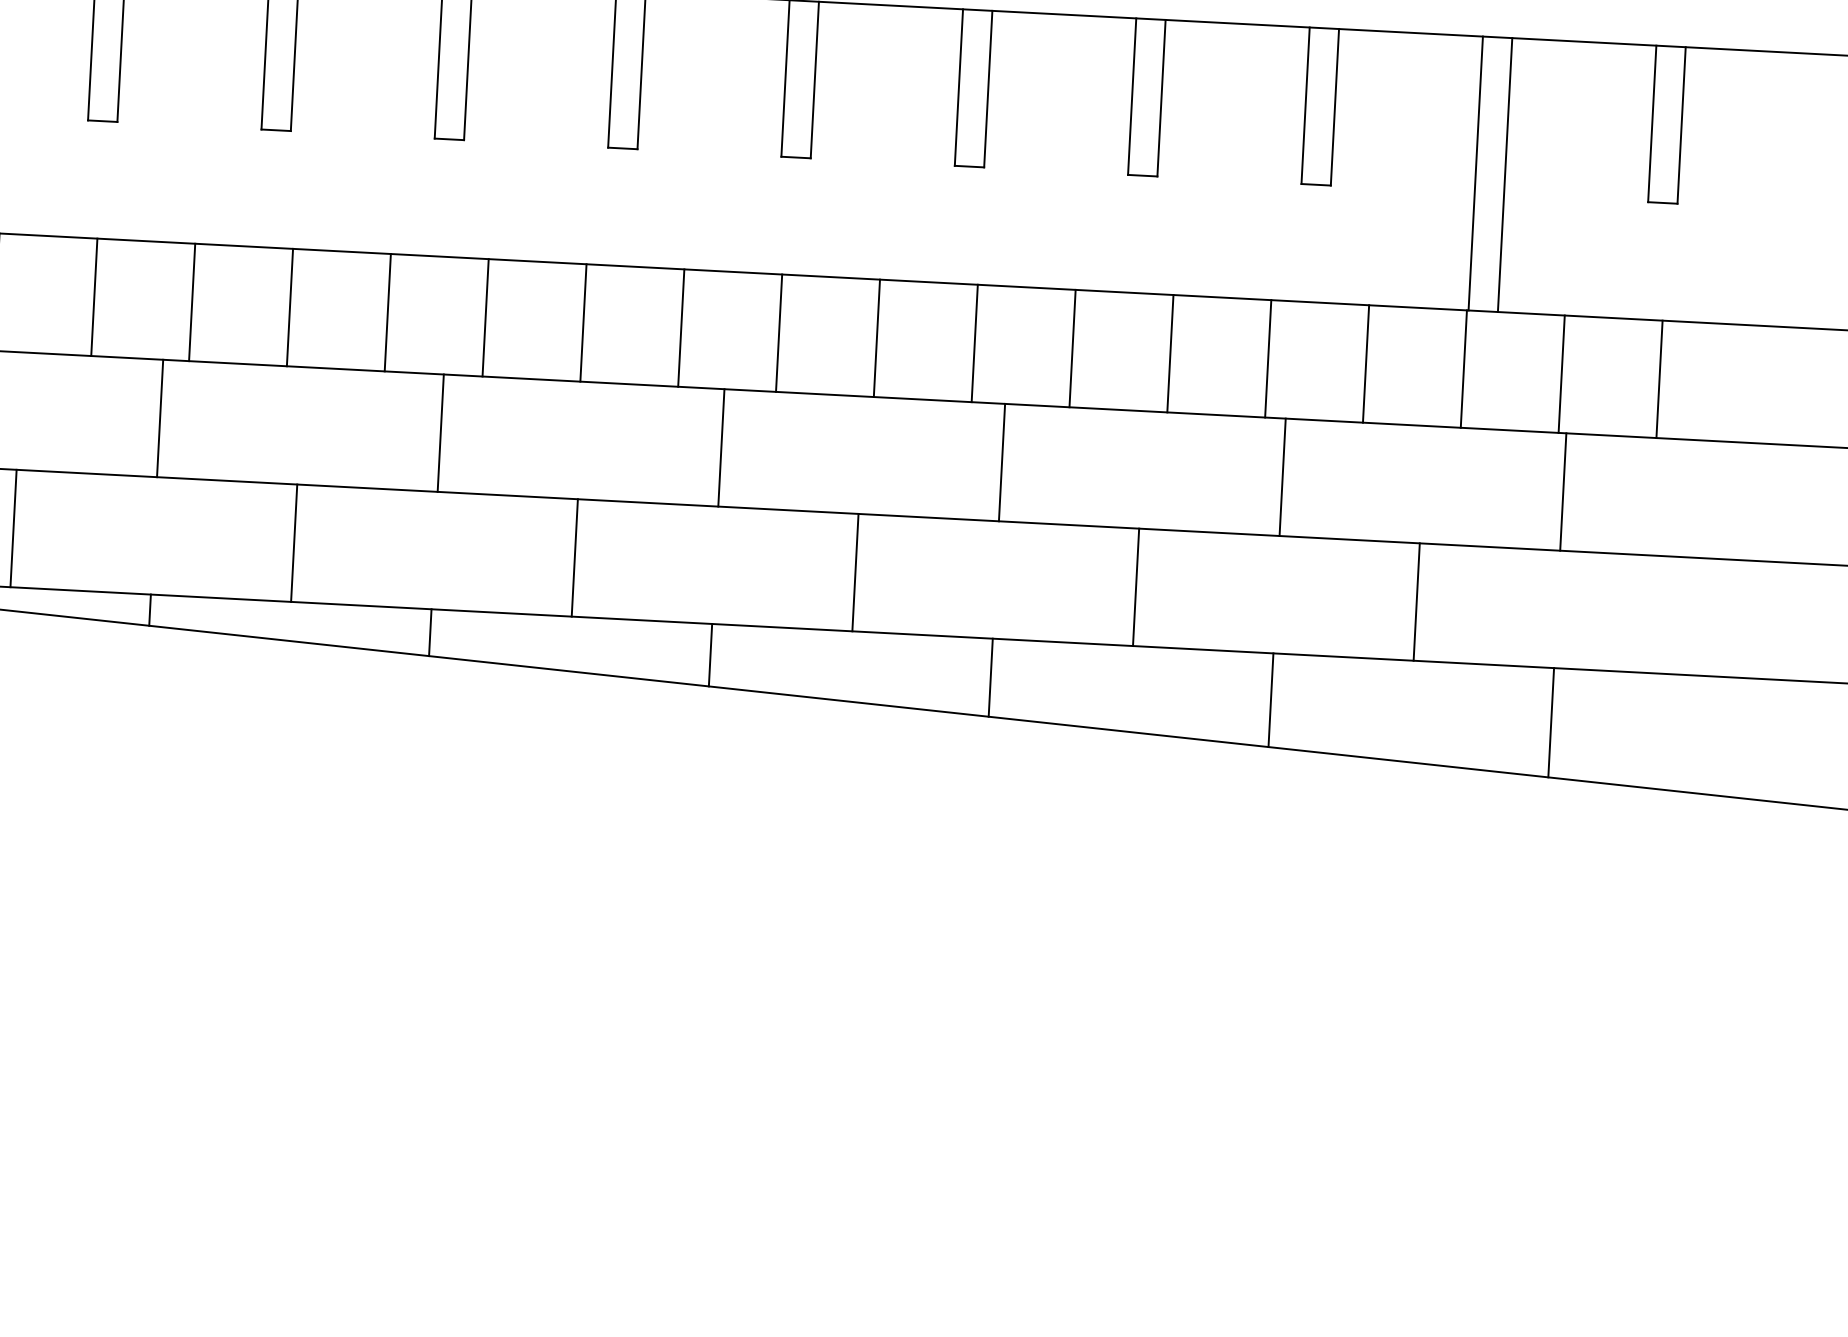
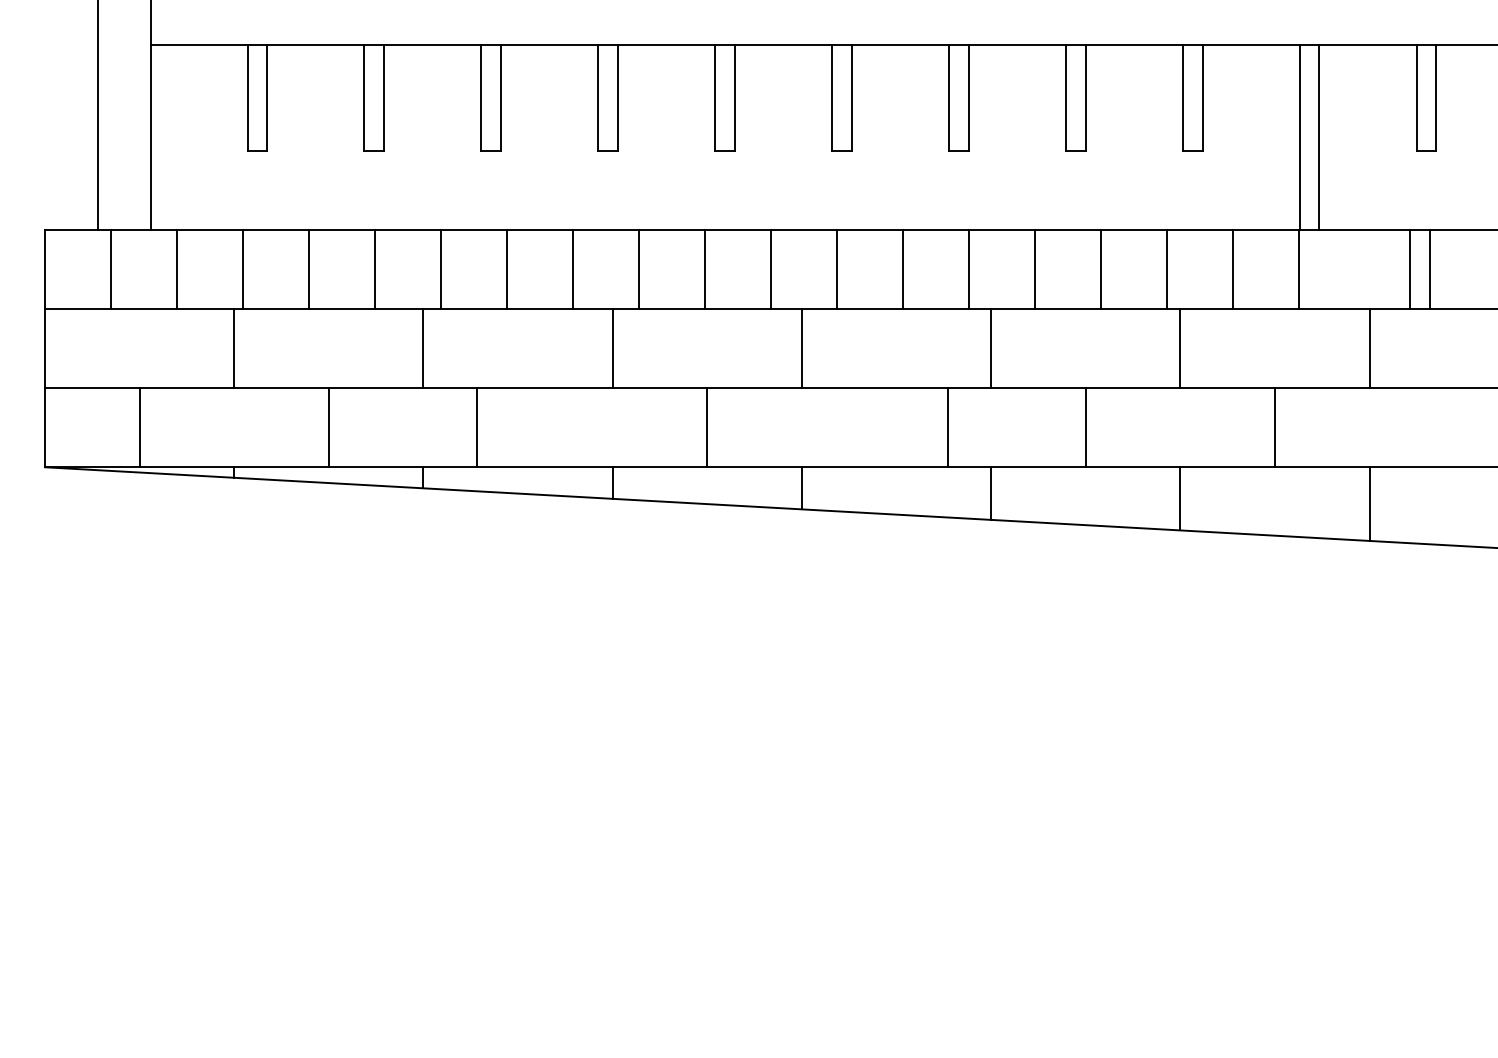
line: (1561, 372) -> (1409, 268), moved
line: (293, 542) -> (476, 427), moved
line: (855, 572) -> (948, 427), moved

